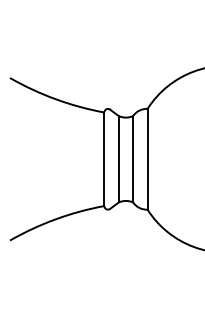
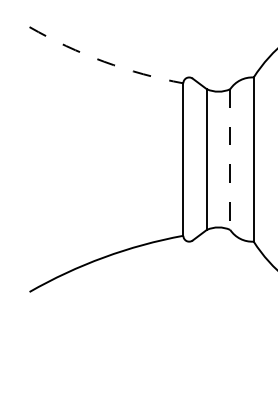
arc: (55, 99) -> (103, 62), solid -> dashed
line: (133, 159) -> (230, 159), solid -> dashed

